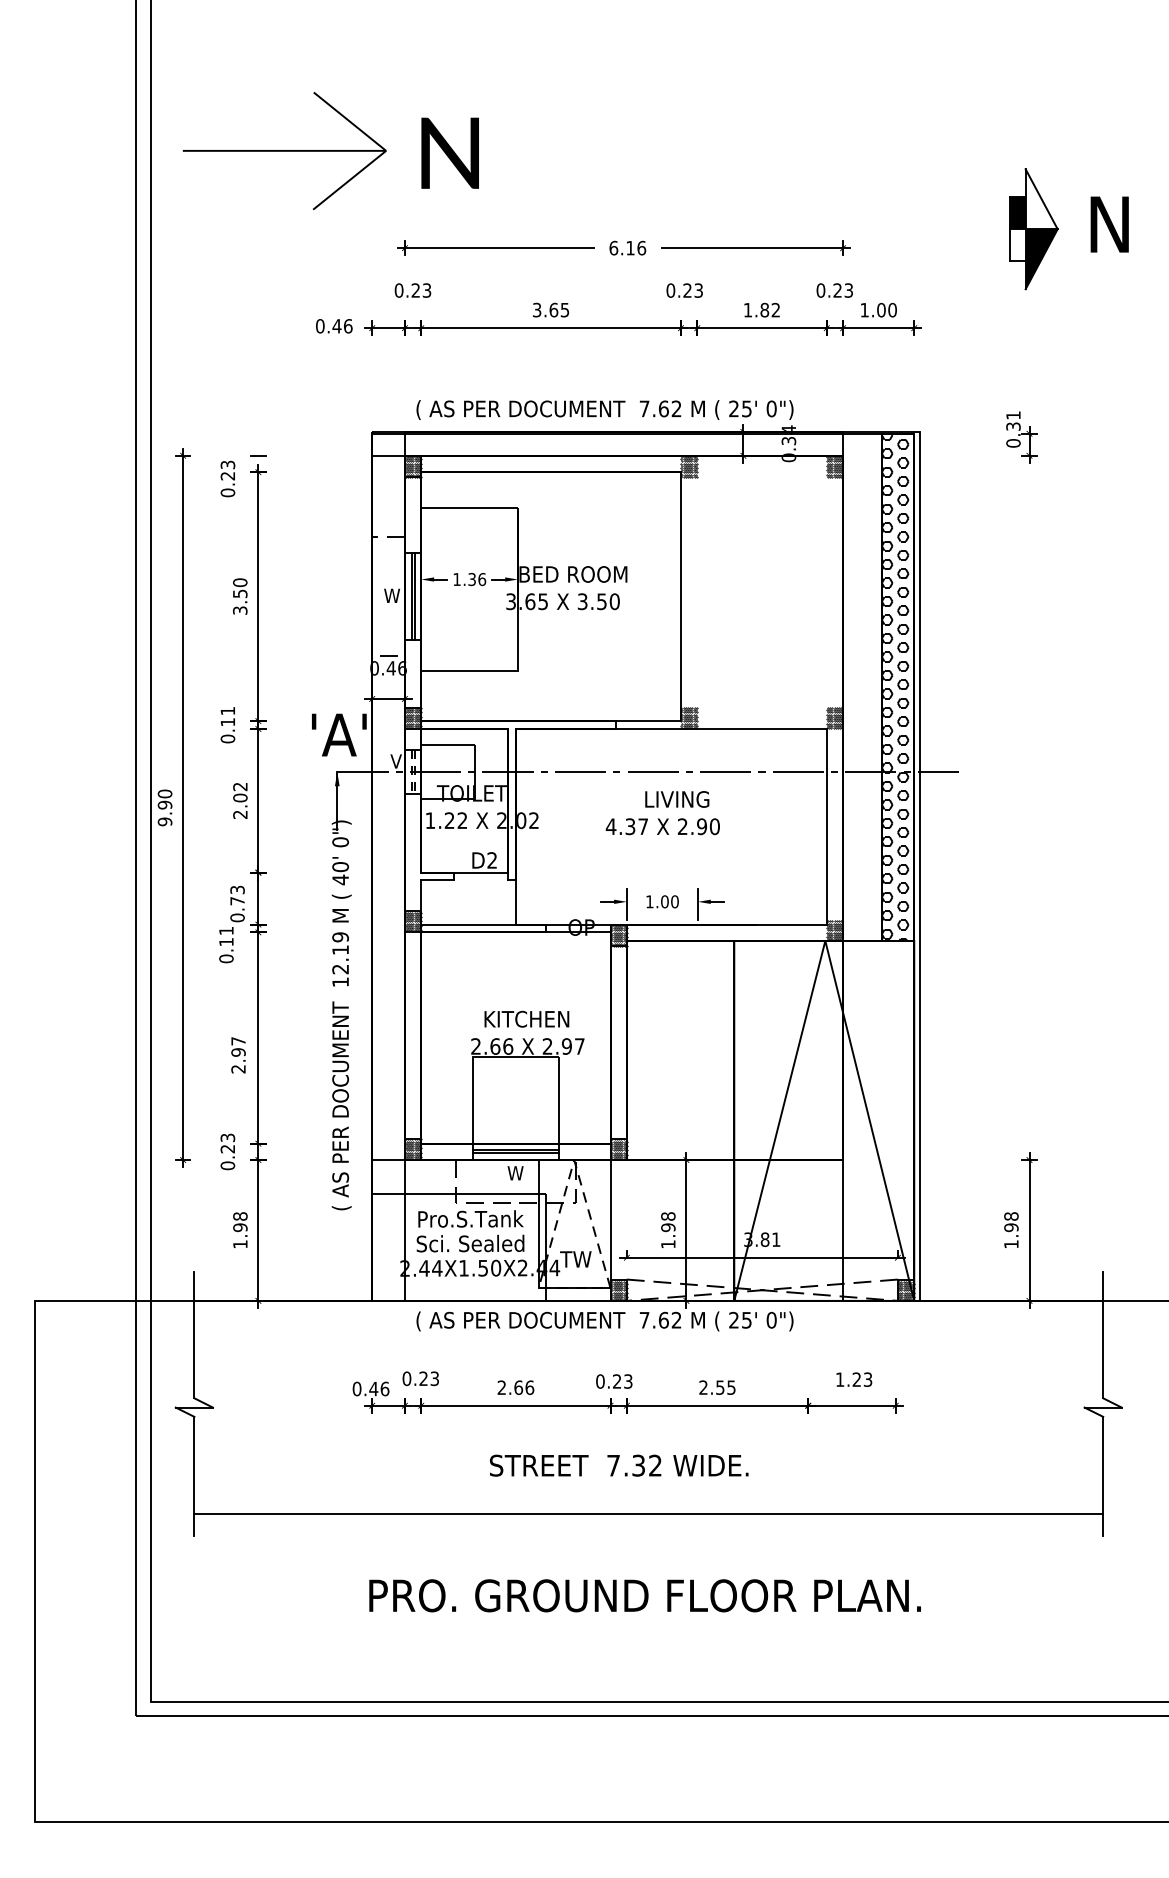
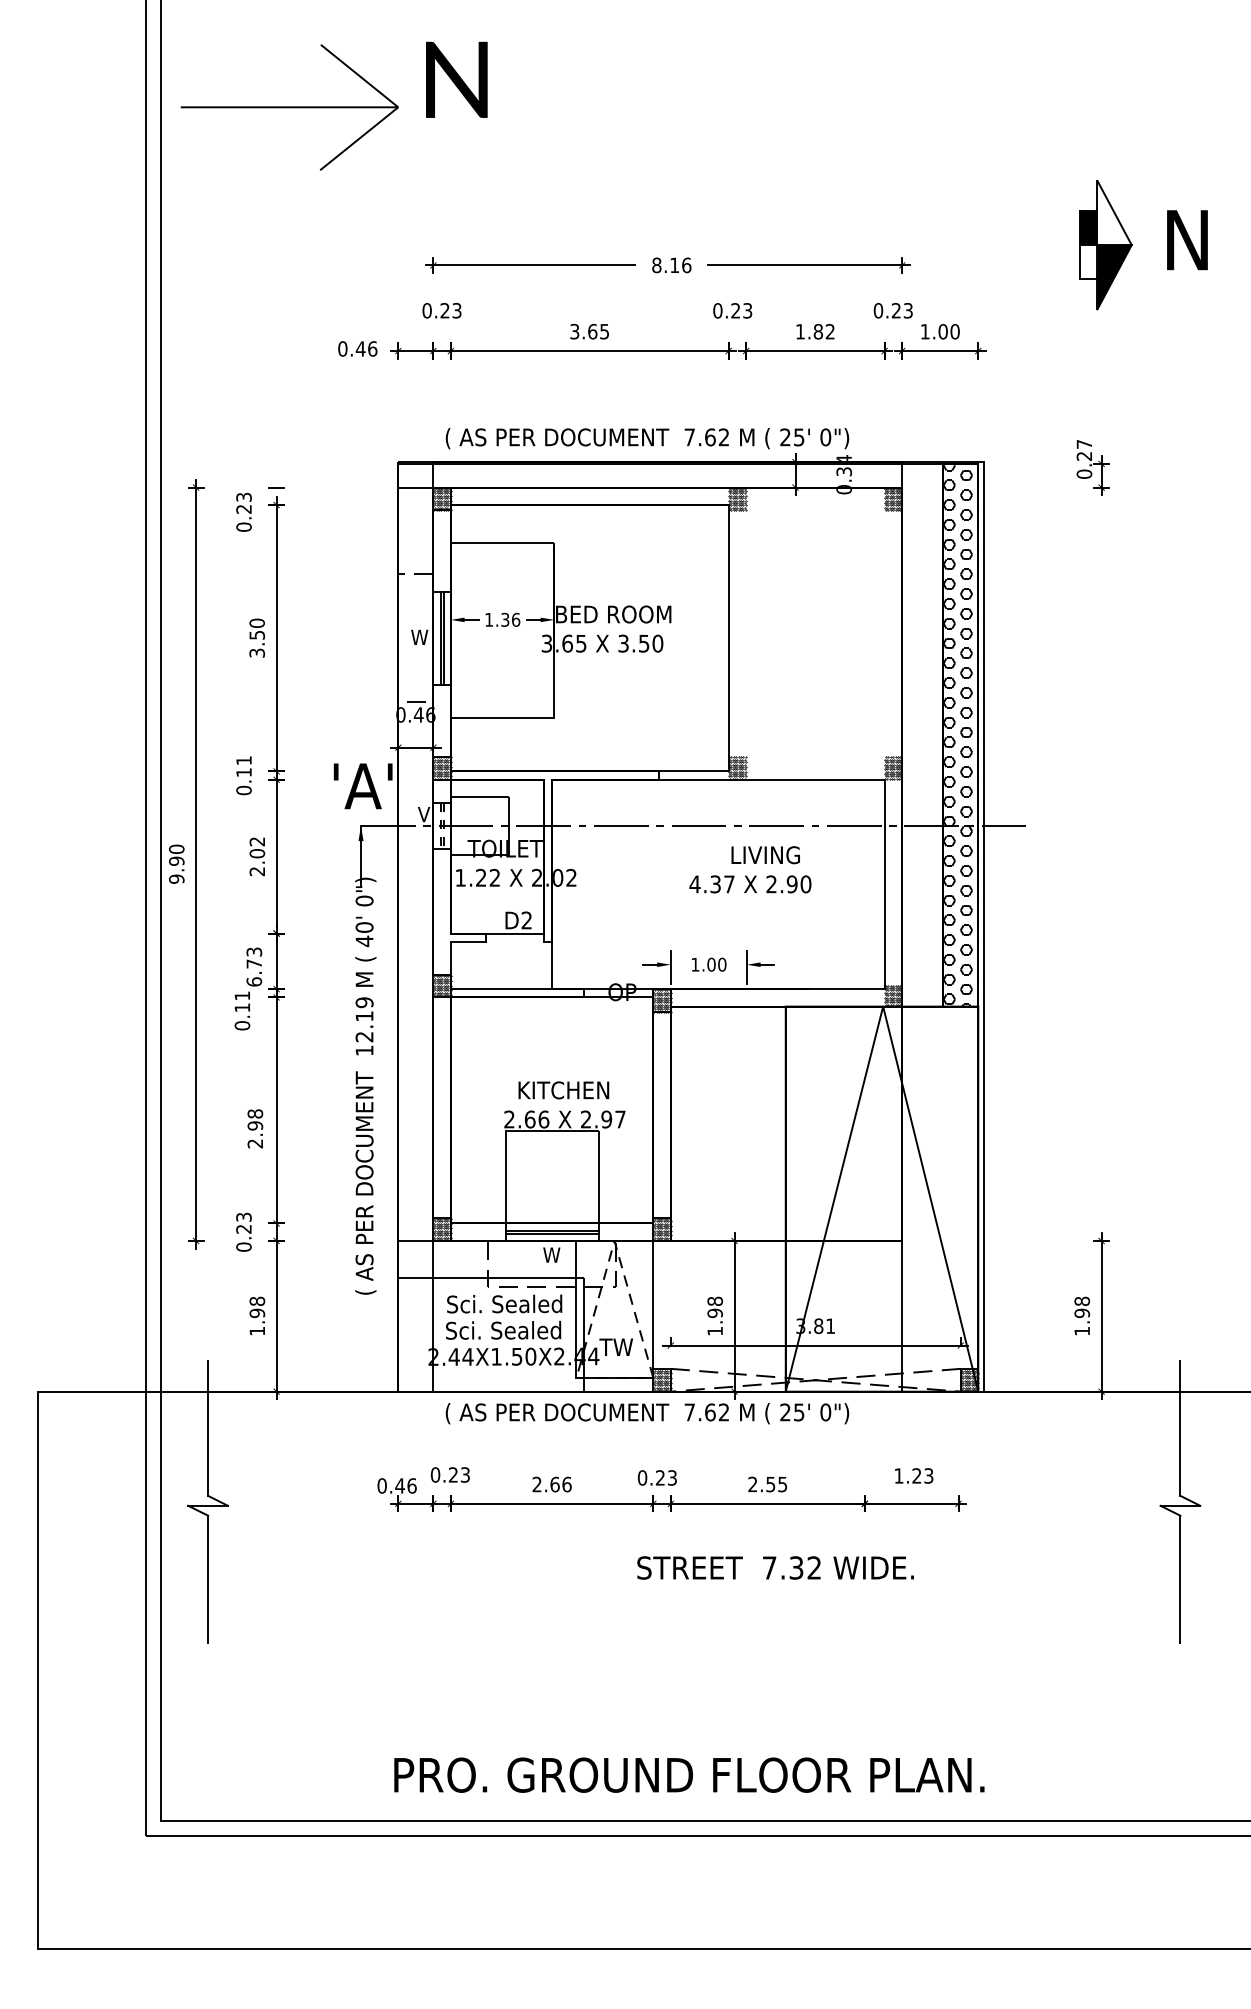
part: (284, 151) -> (289, 107), moved
text: (449, 152) -> (456, 79), moved
text: (613, 248) -> (656, 265), 6.16 -> 8.16
text: (1013, 421) -> (1084, 450), 0.31 -> 0.27
text: (663, 812) -> (750, 869), moved
text: (236, 917) -> (253, 981), 0.73 -> 6.73
text: (238, 1040) -> (255, 1113), 2.97 -> 2.98
text: (471, 1218) -> (504, 1303), Pro.S.Tank -> Sci. Sealed
text: (619, 1465) -> (775, 1567), moved
line: (648, 1513) -> (694, 1619), removed
text: (645, 1595) -> (689, 1774), moved

